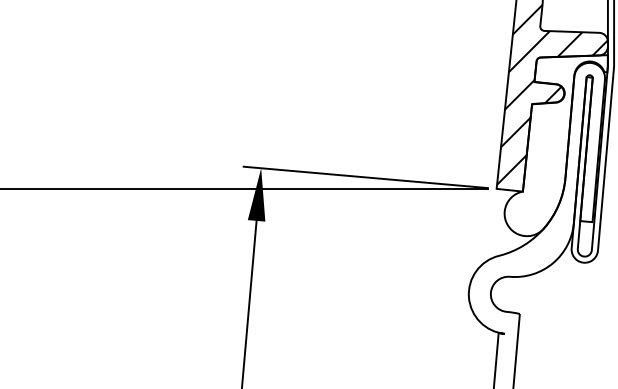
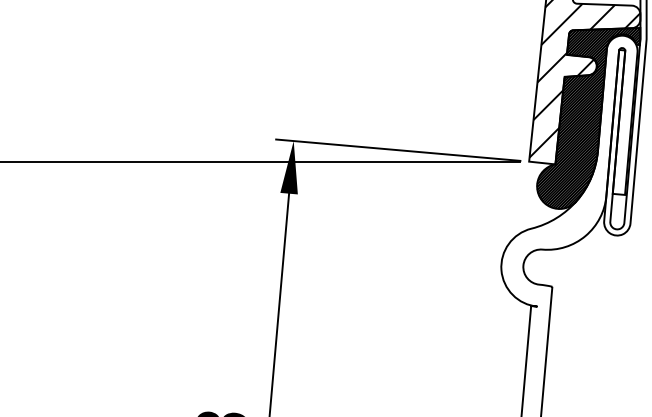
hatch: (555, 145) -> (588, 118), added

